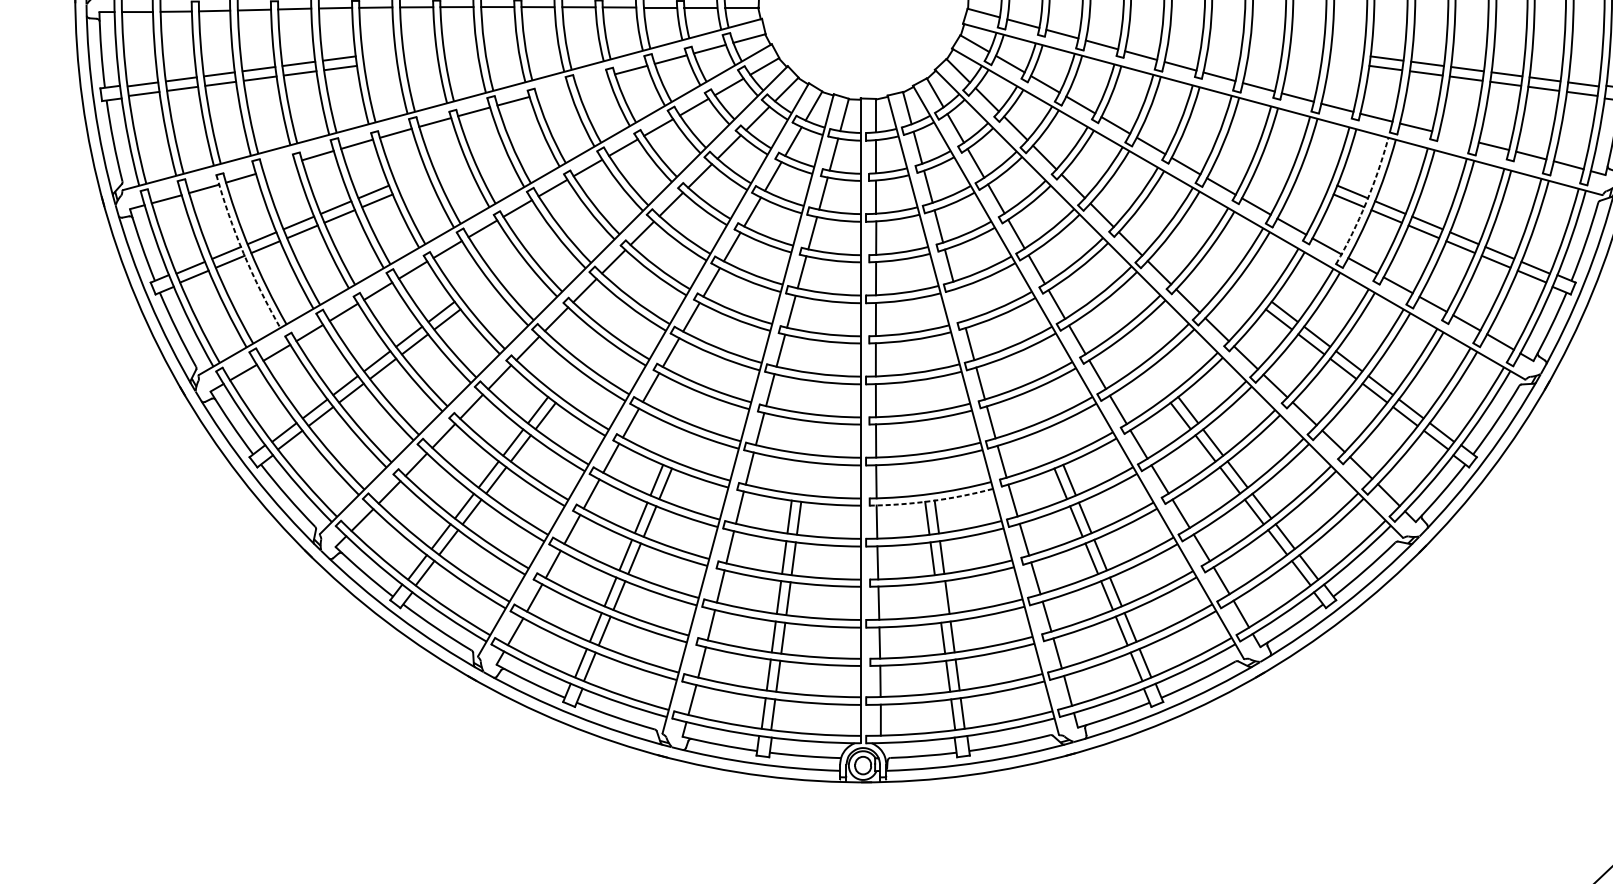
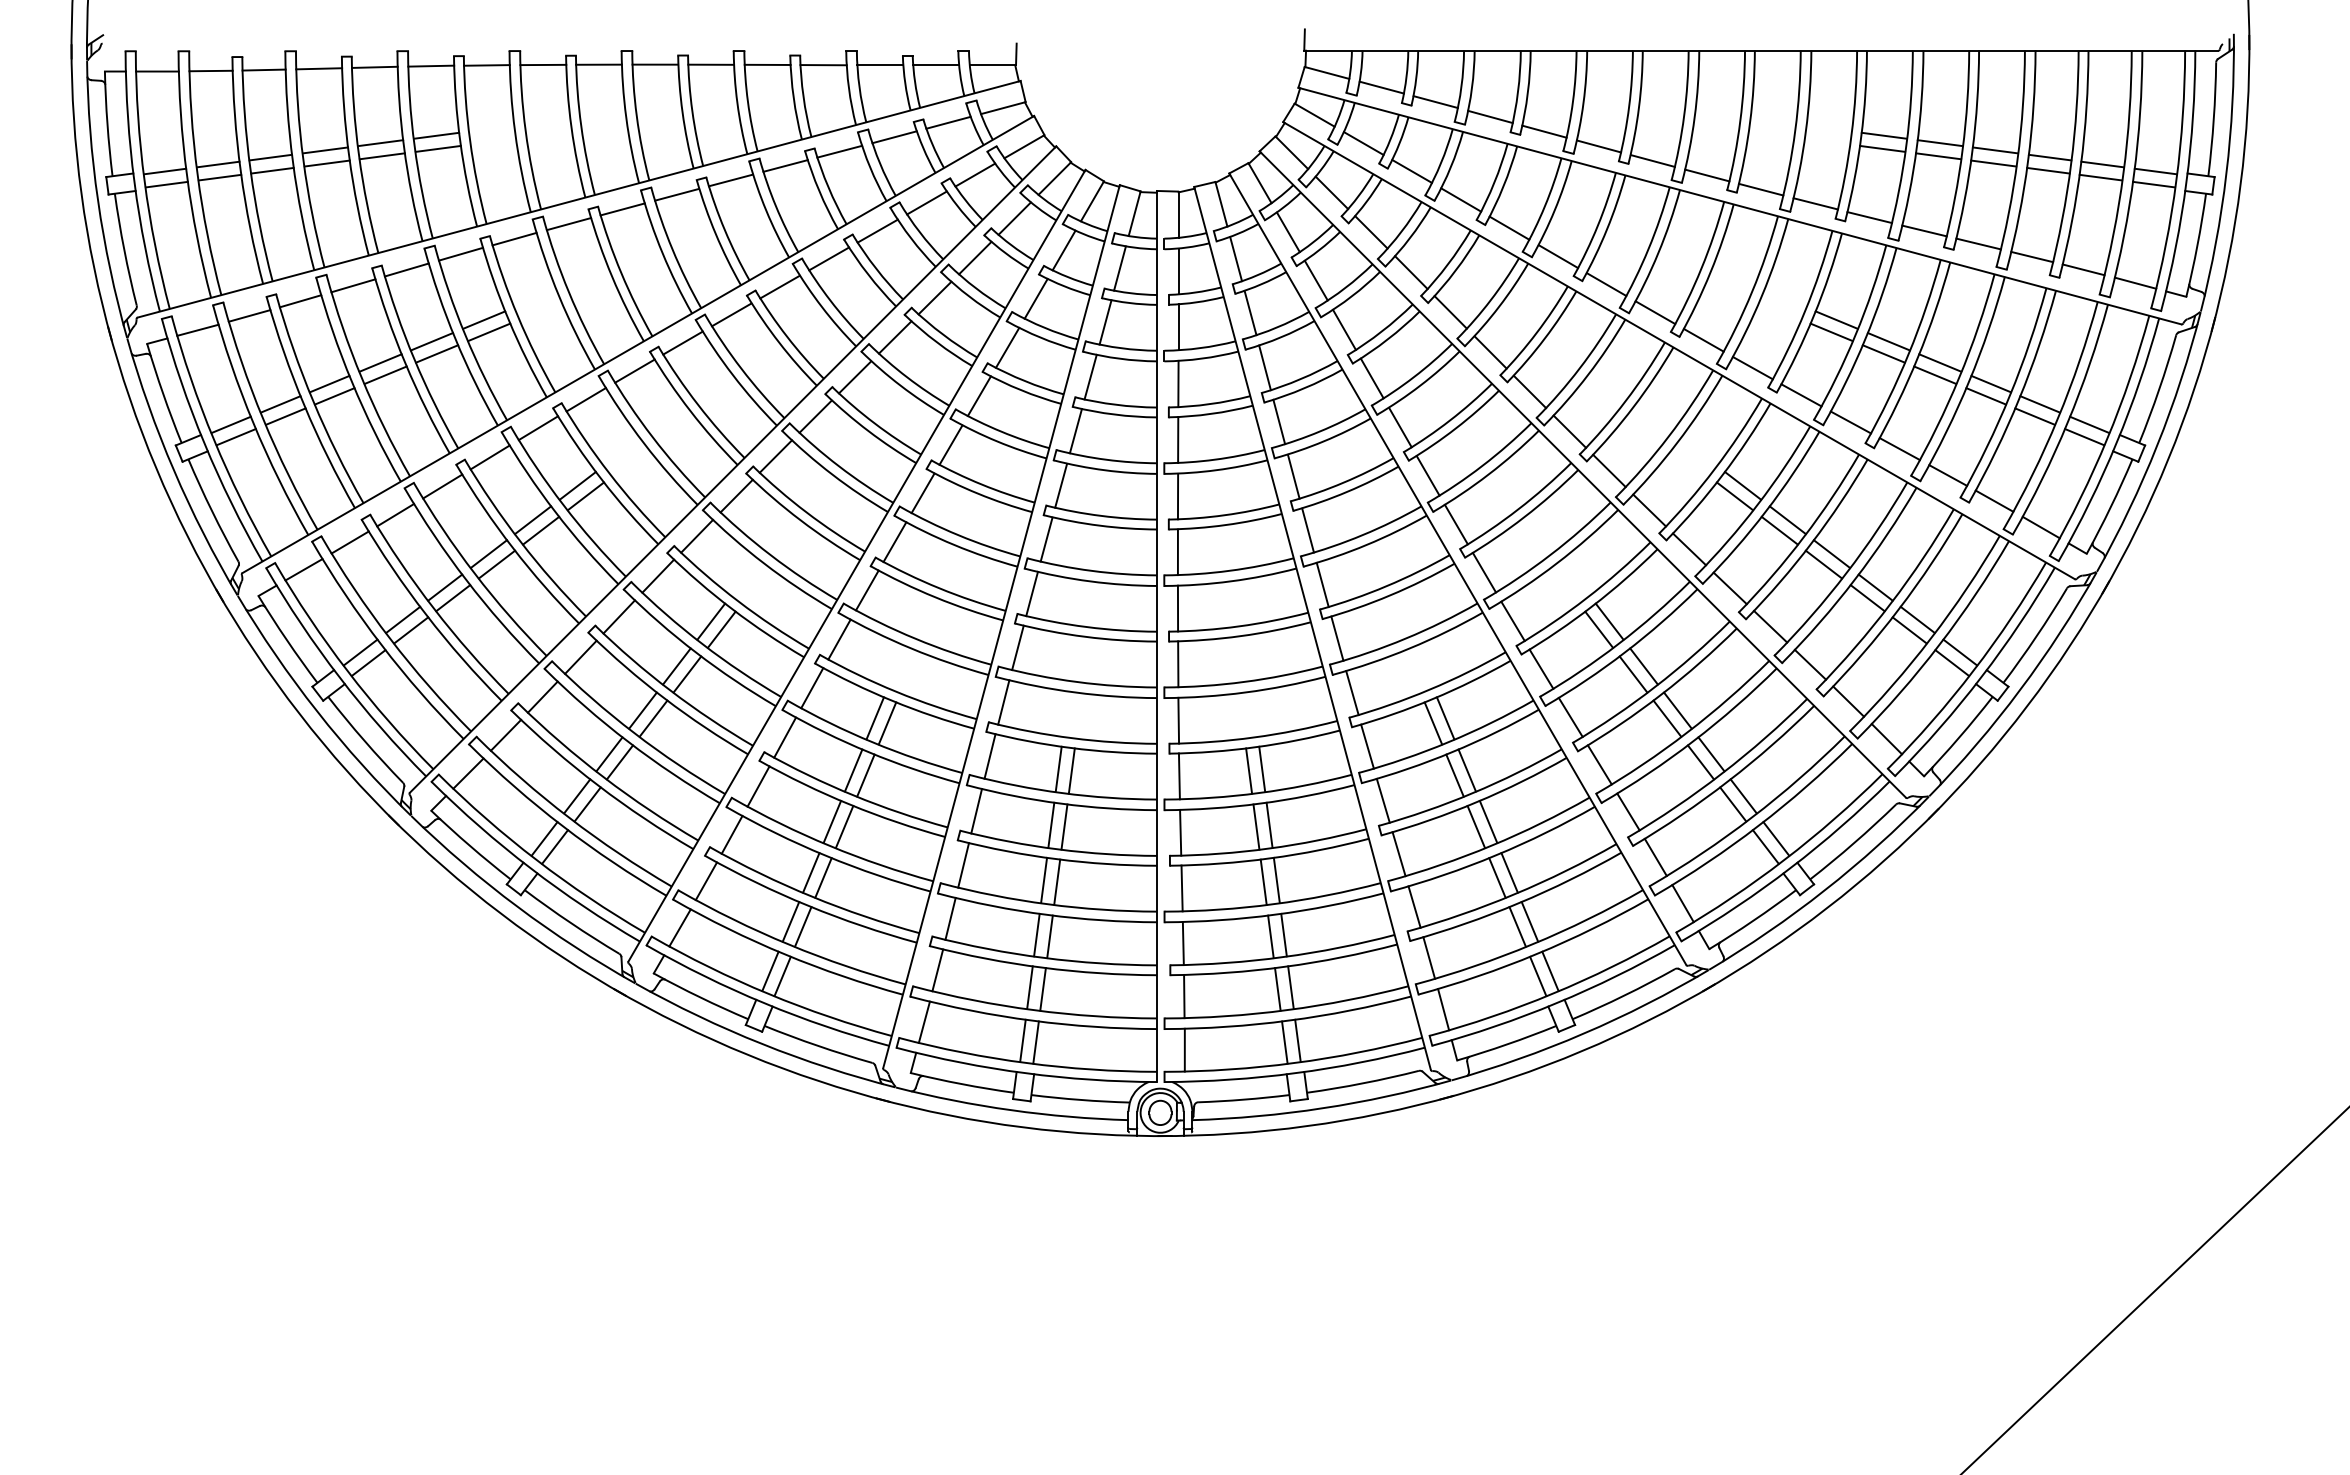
line: (591, 80) -> (785, 165), added
line: (552, 90) -> (730, 180), added
line: (1455, 136) -> (1978, 243), added
line: (279, 166) -> (353, 285), added
arc: (1366, 202) -> (1855, 334), dashed -> solid
arc: (243, 253) -> (304, 405), dashed -> solid
line: (959, 305) -> (1293, 476), added
arc: (931, 501) -> (1255, 747), dashed -> solid
line: (937, 598) -> (1263, 881), added

